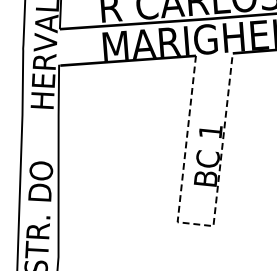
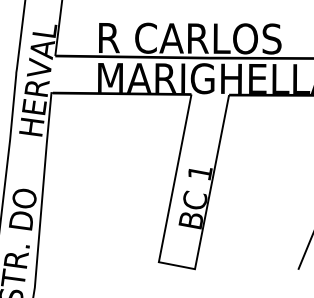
line: (199, 224) -> (180, 266), dashed -> solid

